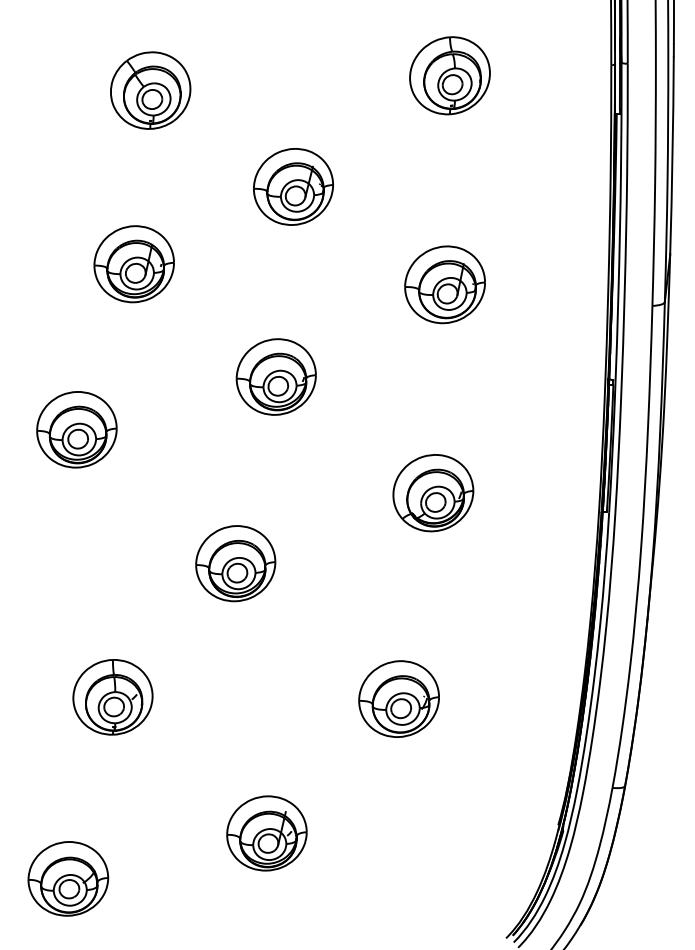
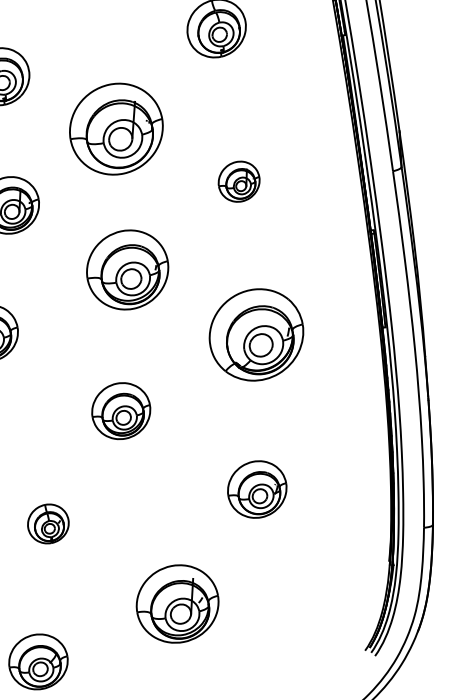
part: (293, 186) -> (116, 128), size x1.6
part: (444, 284) -> (238, 181), size x0.7
part: (275, 376) -> (126, 269), size x1.4
part: (433, 493) -> (256, 335), size x1.6
part: (112, 697) -> (48, 524), size x0.7
part: (266, 833) -> (177, 604), size x1.4

